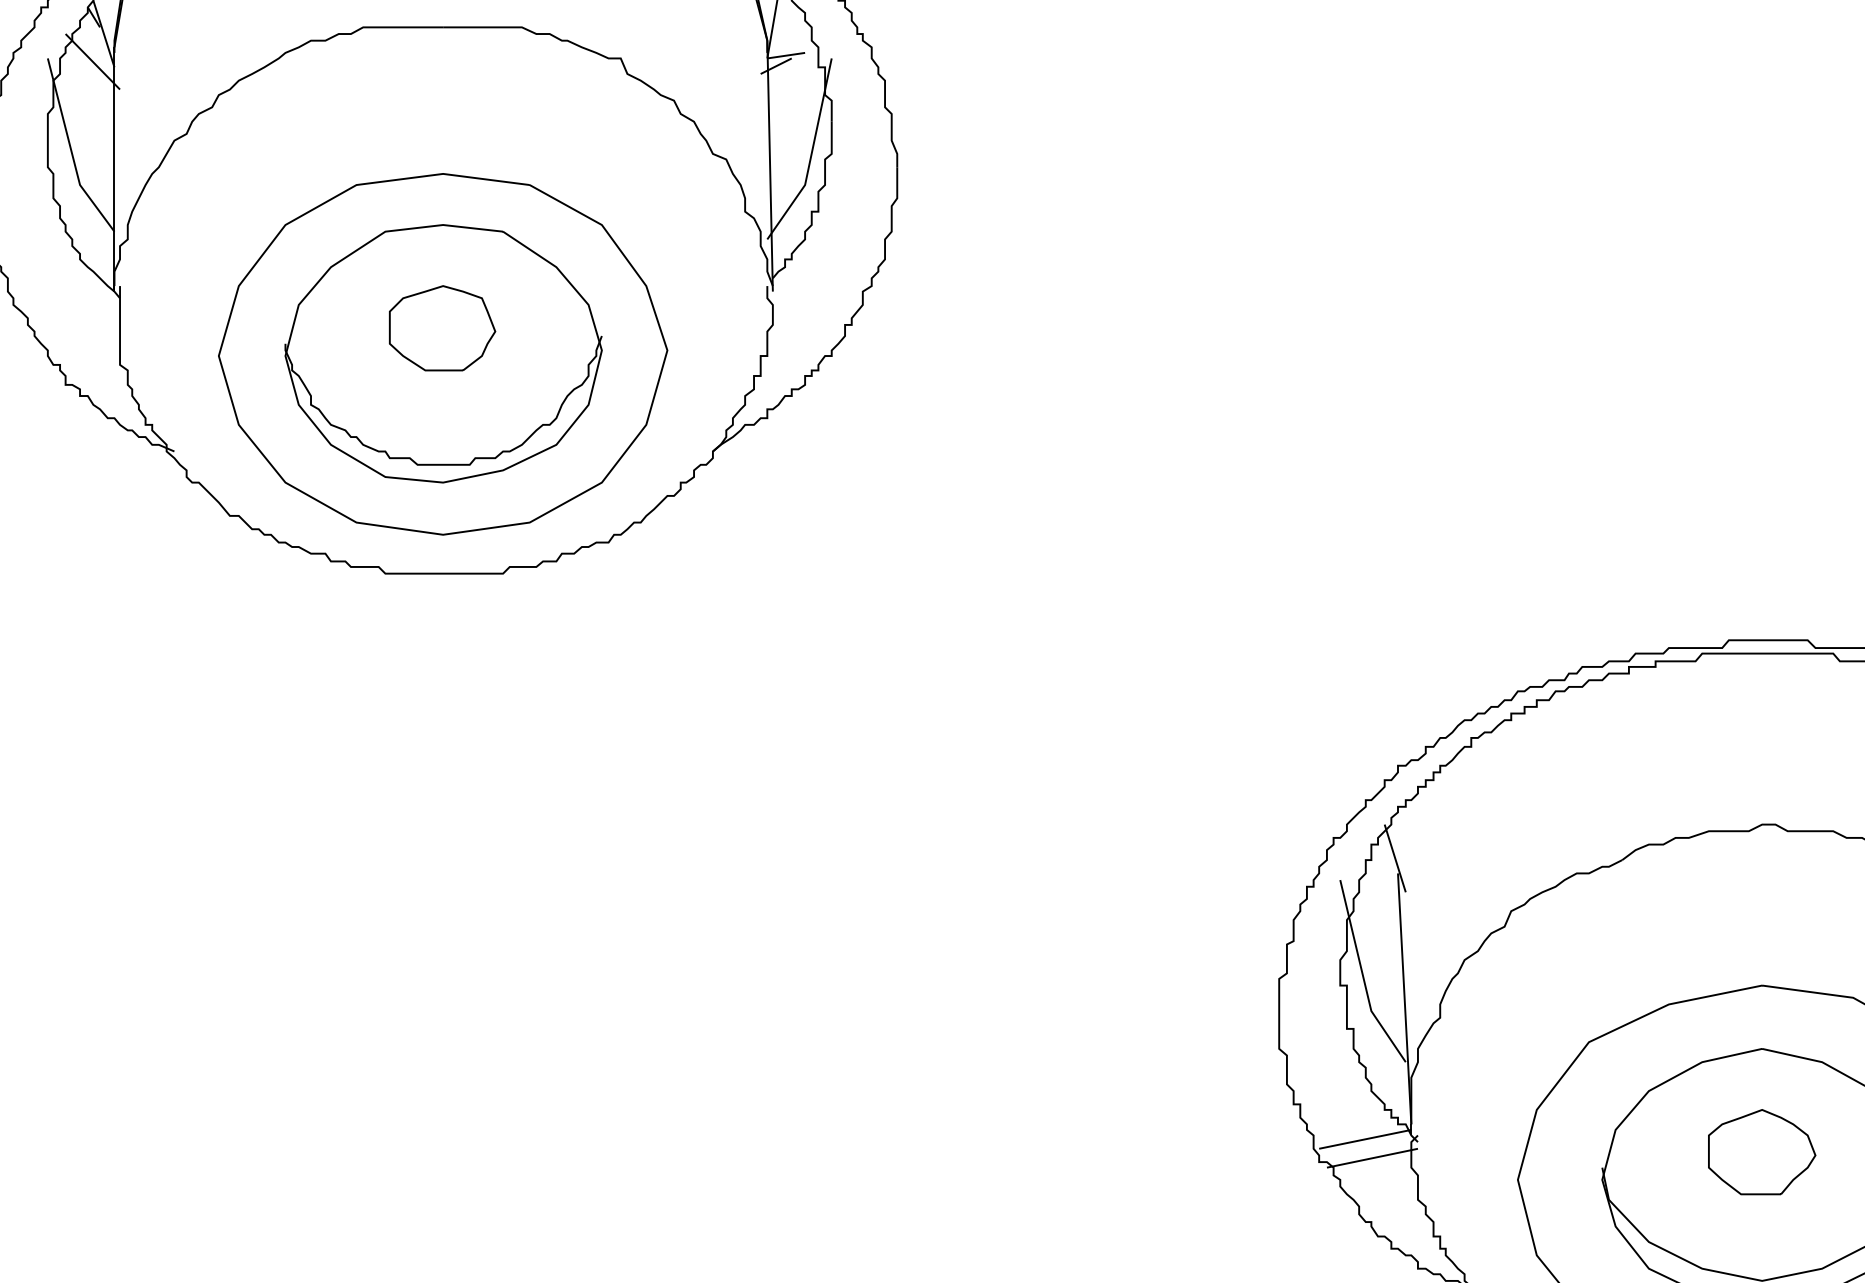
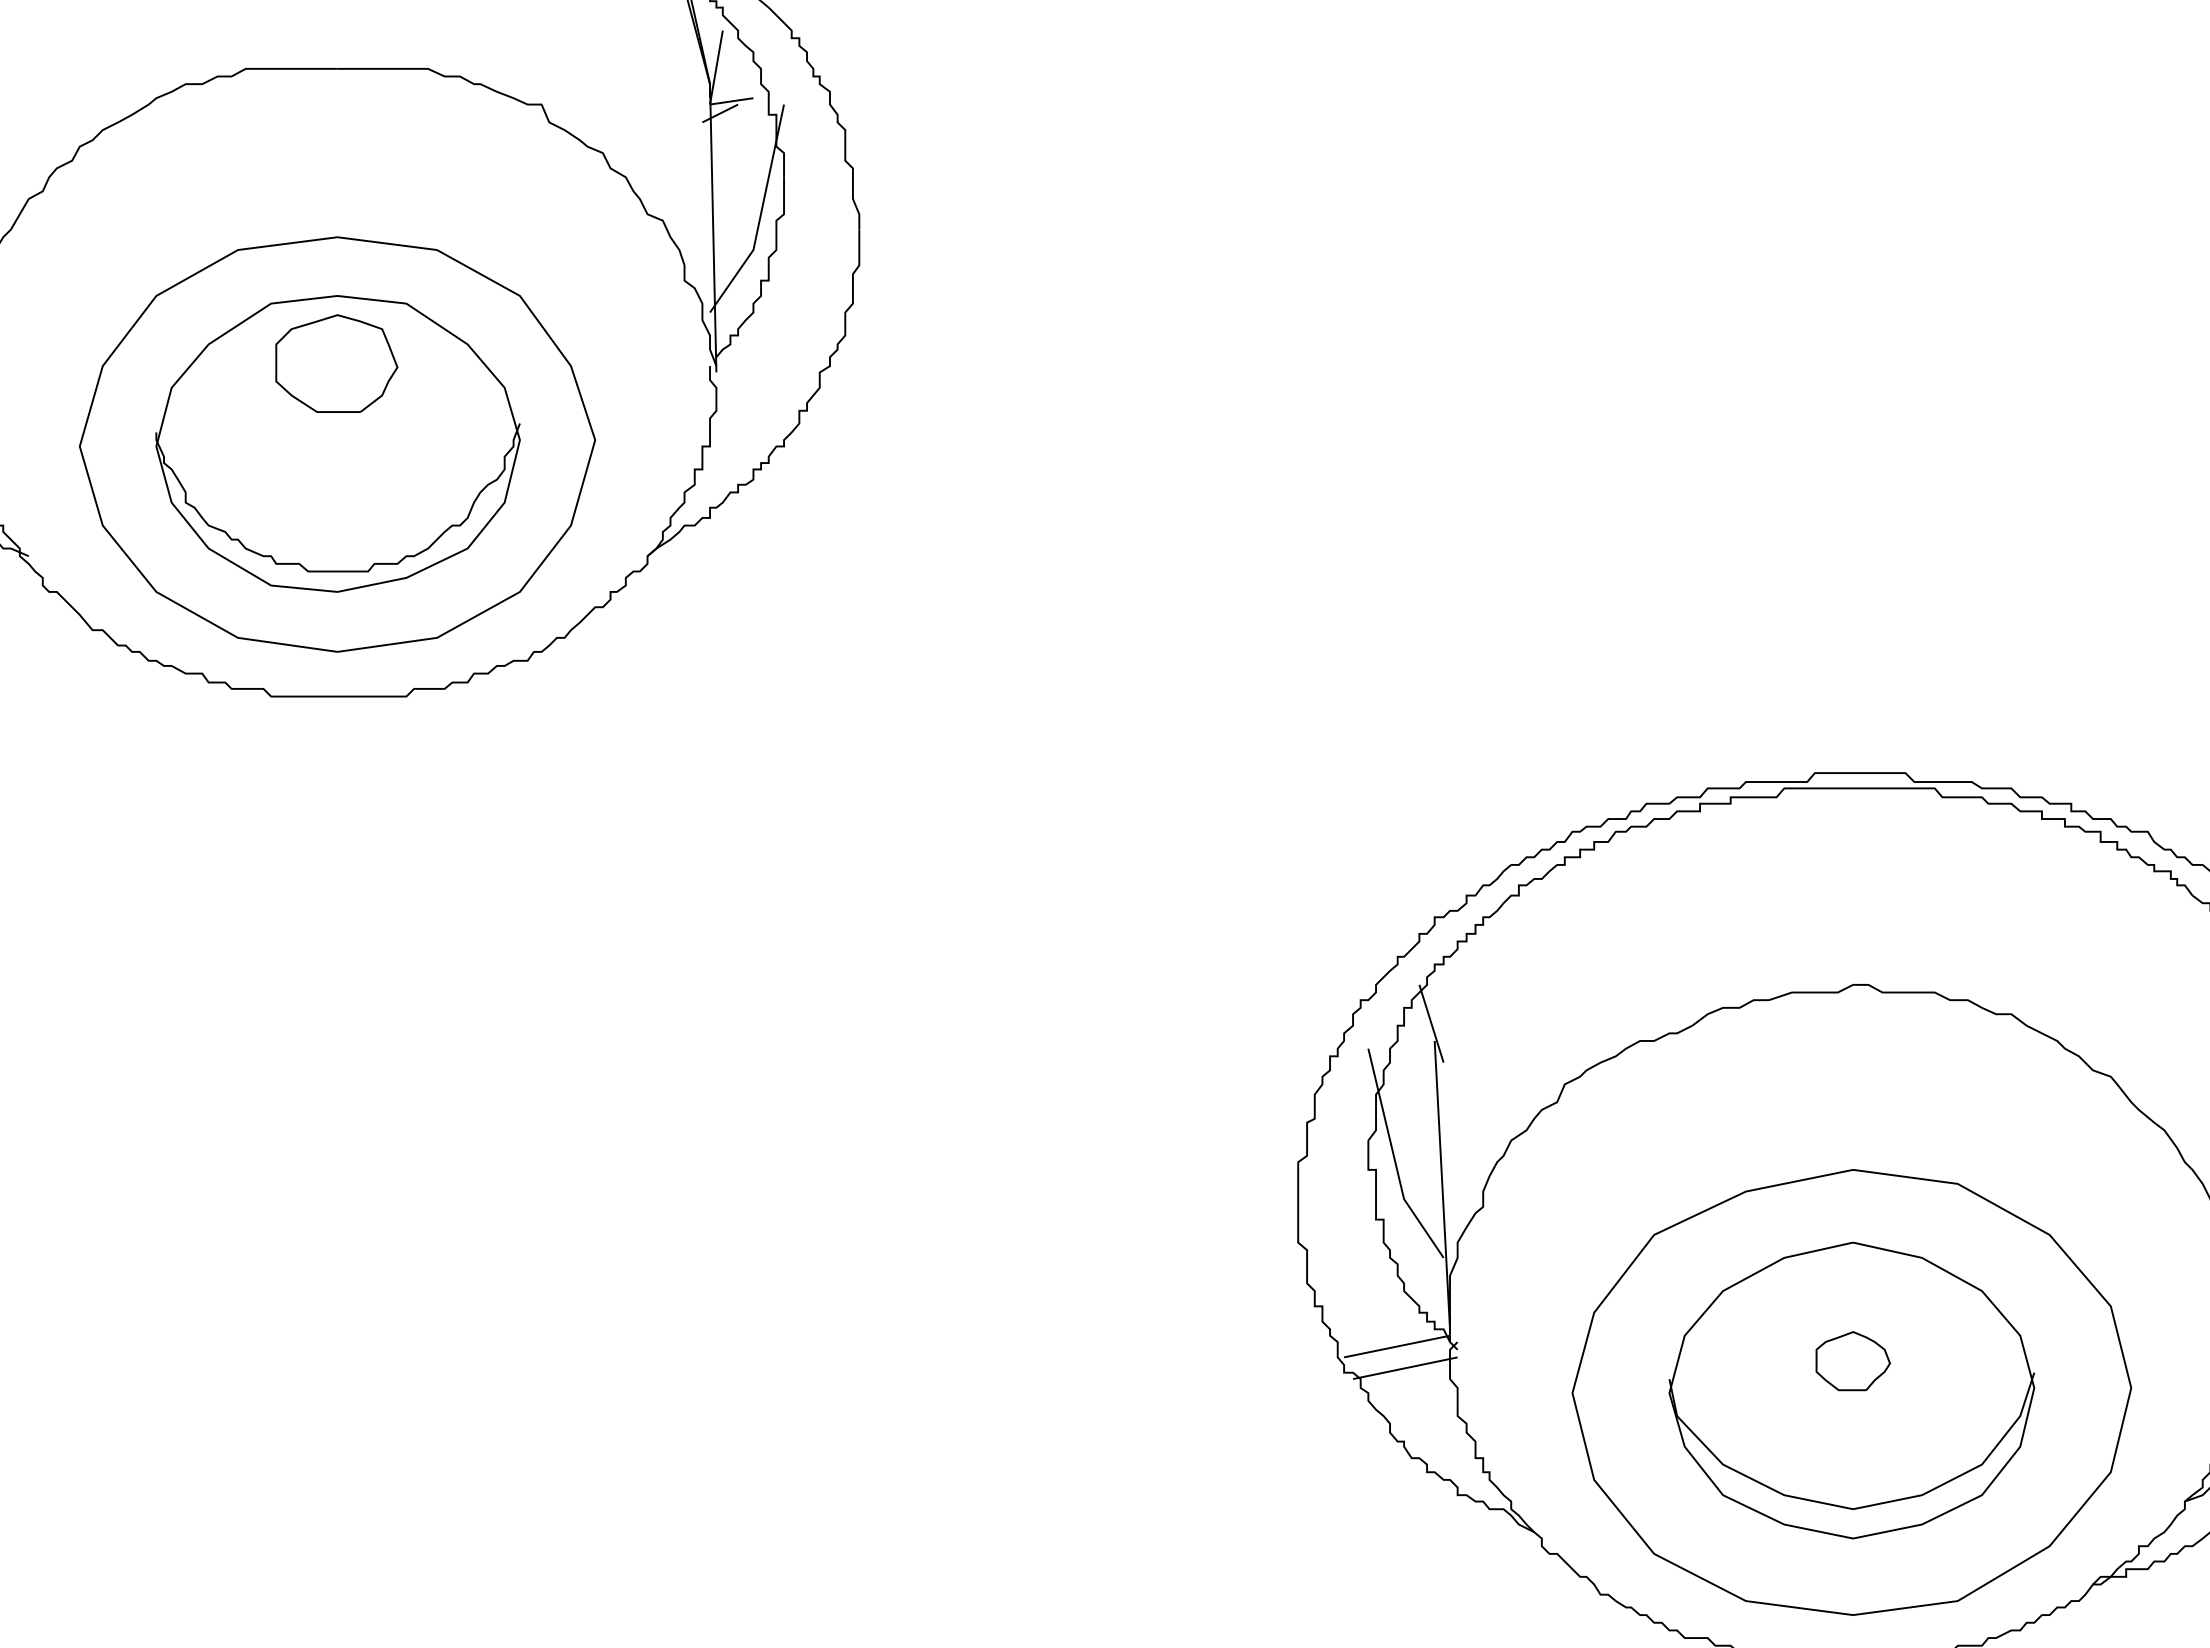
part: (442, 328) -> (336, 363), moved
part: (1762, 1151) -> (1853, 1360), size x0.6

